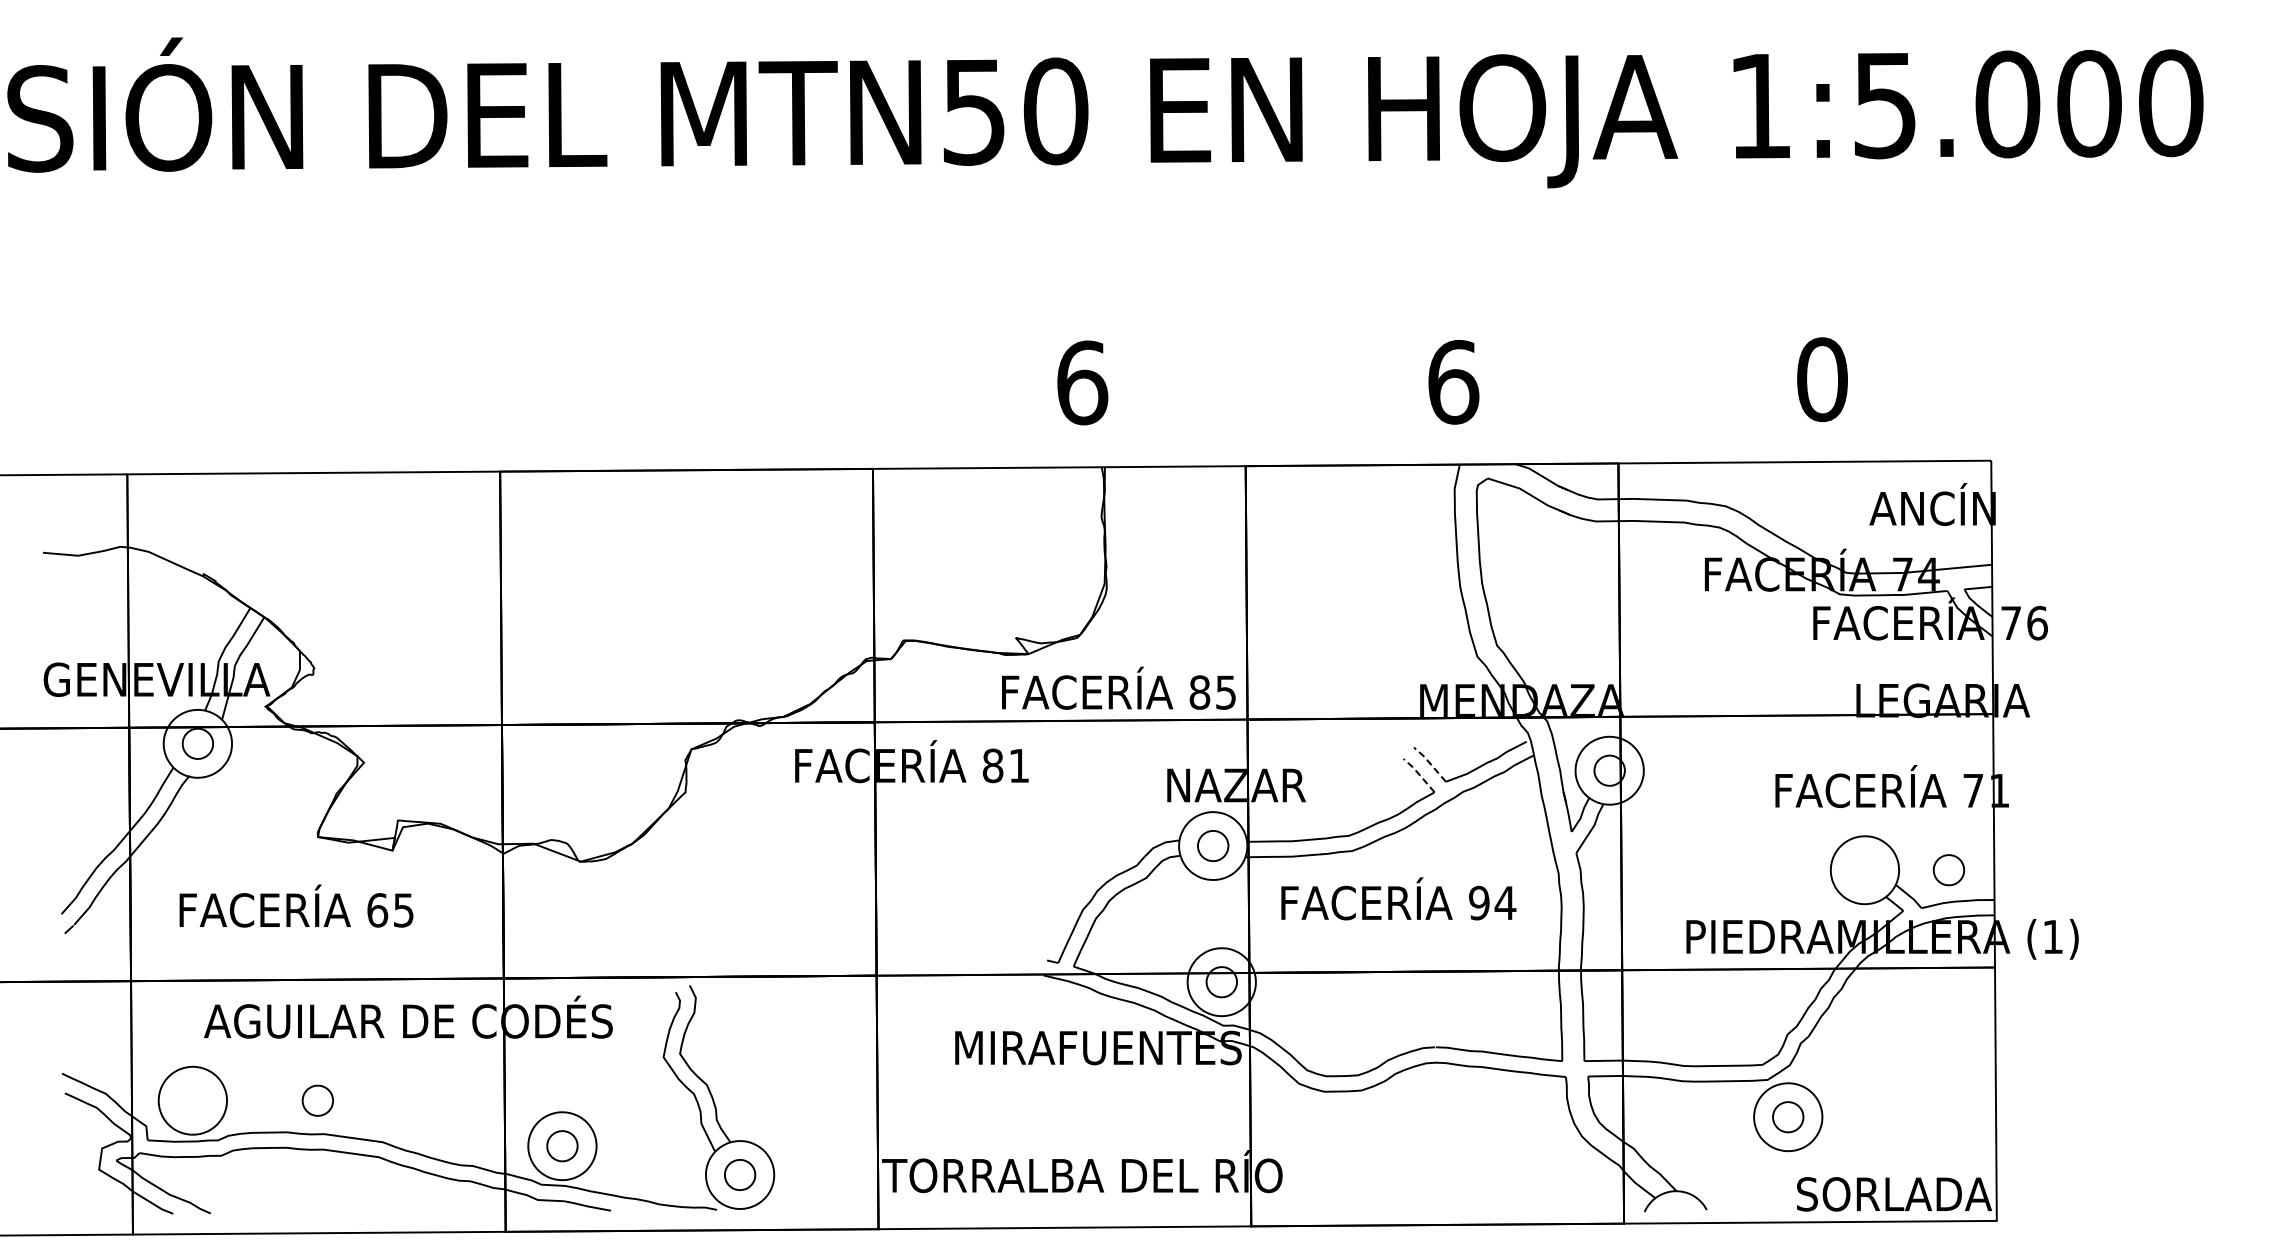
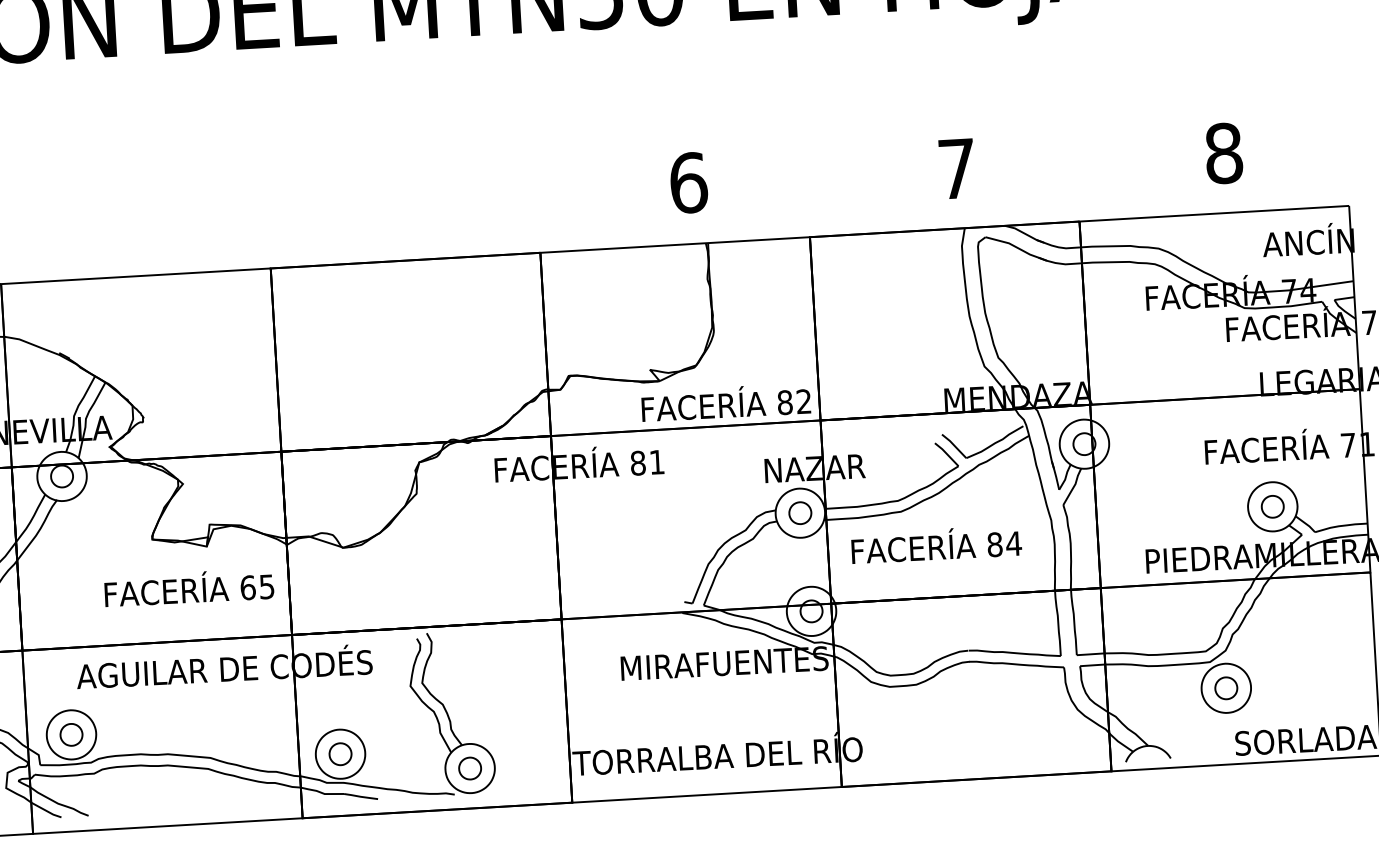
text: (1822, 379) -> (1224, 153), 0 -> 8
text: (1453, 381) -> (957, 168), 6 -> 7
text: (1225, 692) -> (803, 401), 85 -> 82
line: (1430, 763) -> (954, 445), dashed -> solid
line: (1419, 774) -> (946, 453), dashed -> solid
part: (1948, 870) -> (1272, 507), moved
text: (1479, 903) -> (995, 545), 94 -> 84
text: (296, 905) -> (189, 587), moved
part: (317, 1100) -> (71, 734), moved

